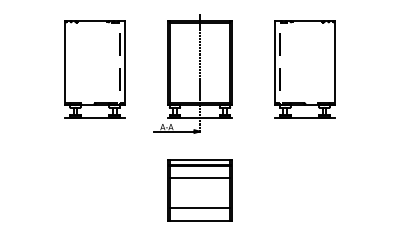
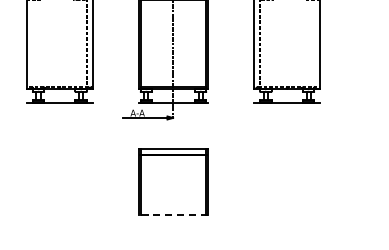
line: (199, 178) -> (172, 168), removed
line: (199, 208) -> (172, 201), removed
line: (199, 221) -> (172, 215), solid -> dashed

